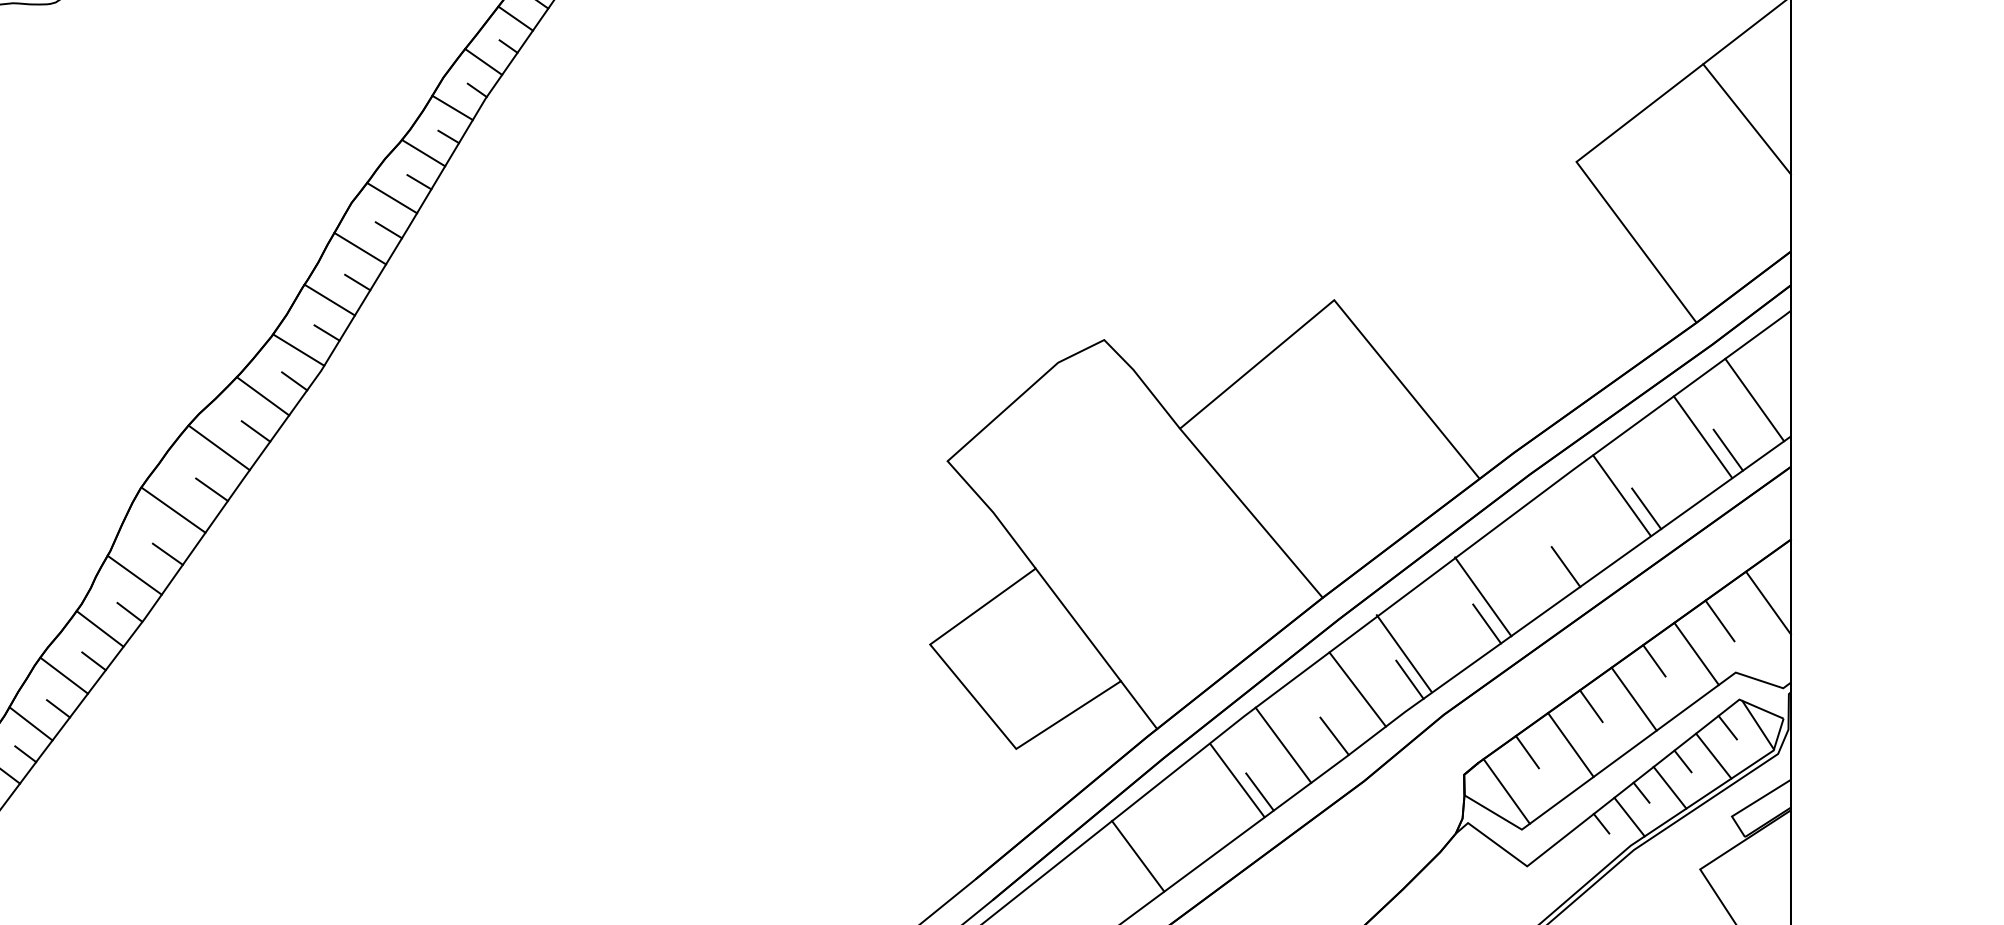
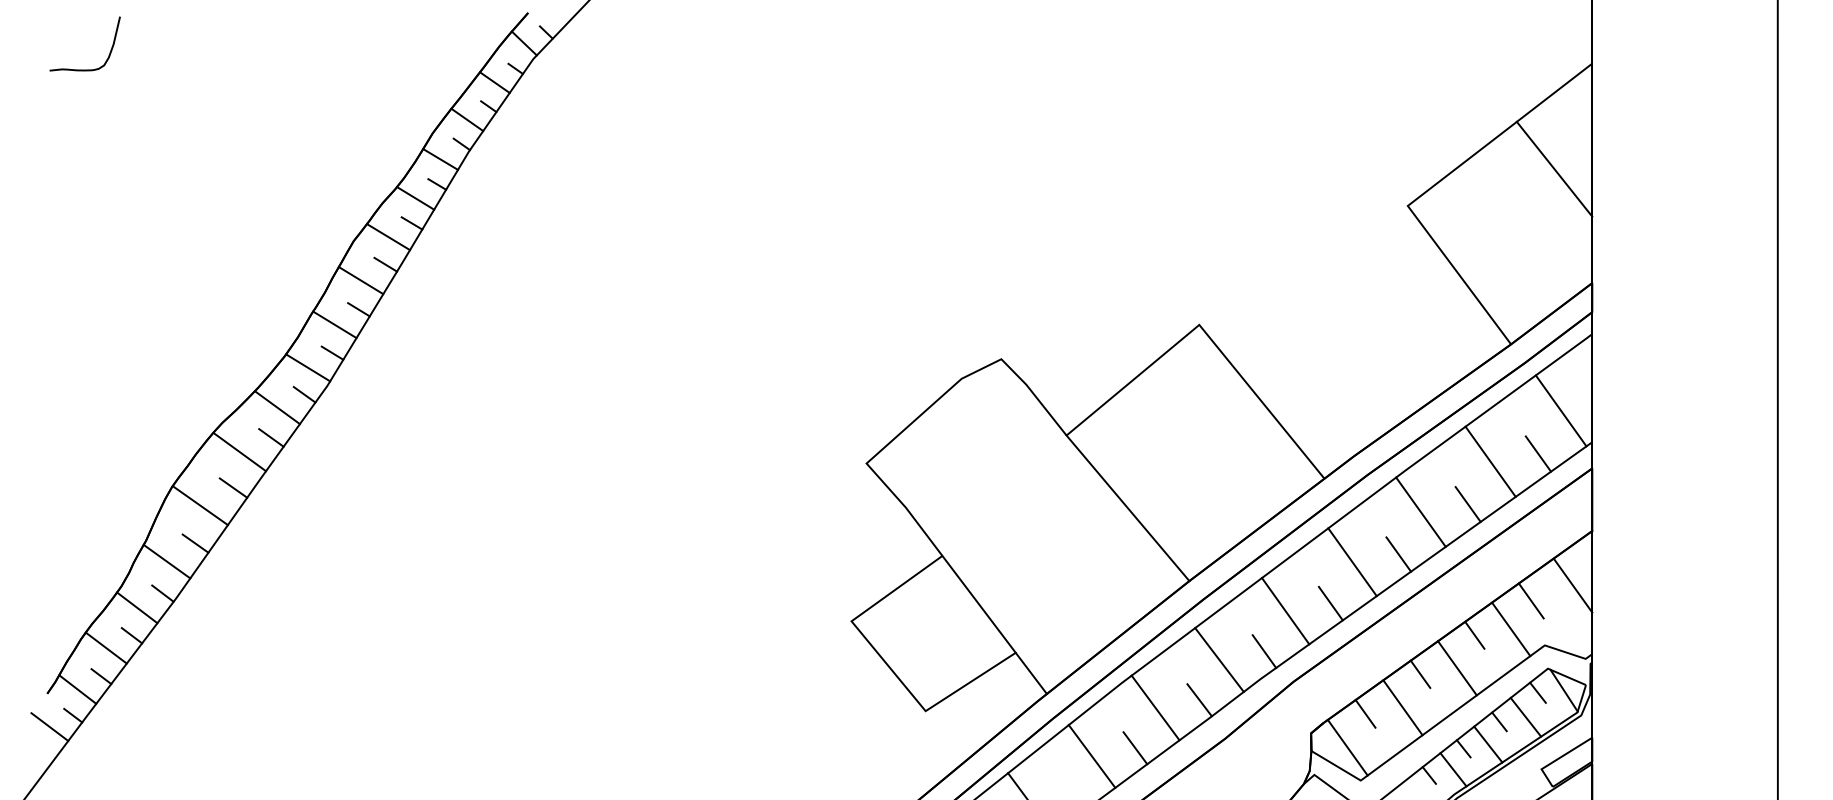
line: (1702, 436) -> (1490, 461), moved
line: (1621, 494) -> (1420, 511), moved
line: (1483, 597) -> (1352, 562), moved
line: (1404, 654) -> (1285, 611), moved
line: (1236, 780) -> (1091, 756), moved

